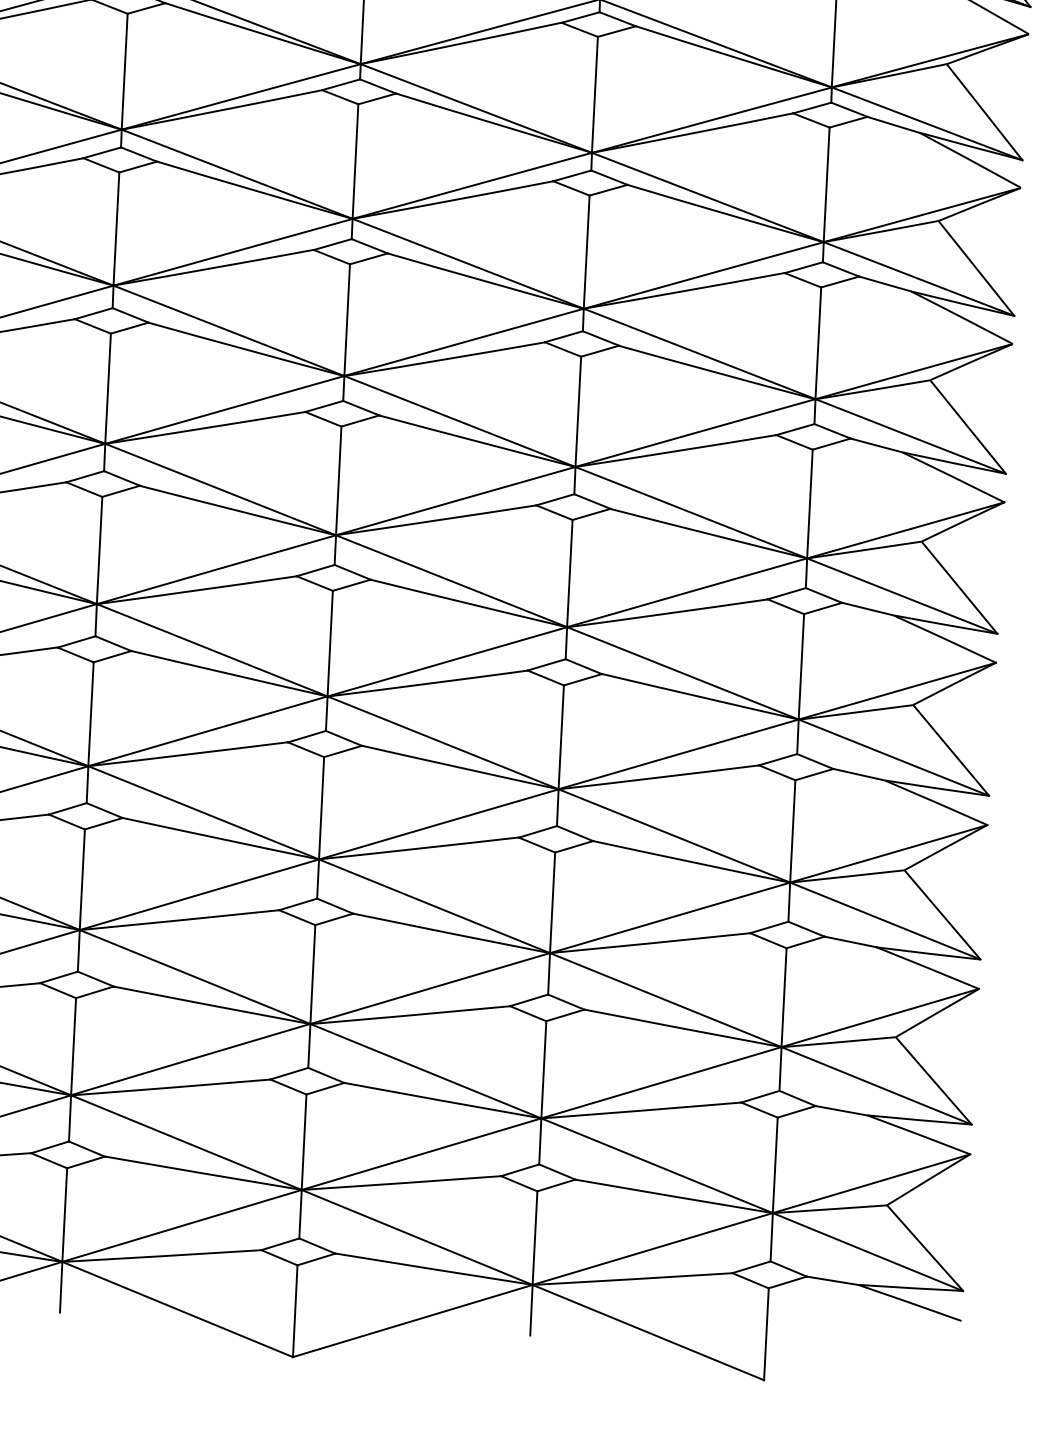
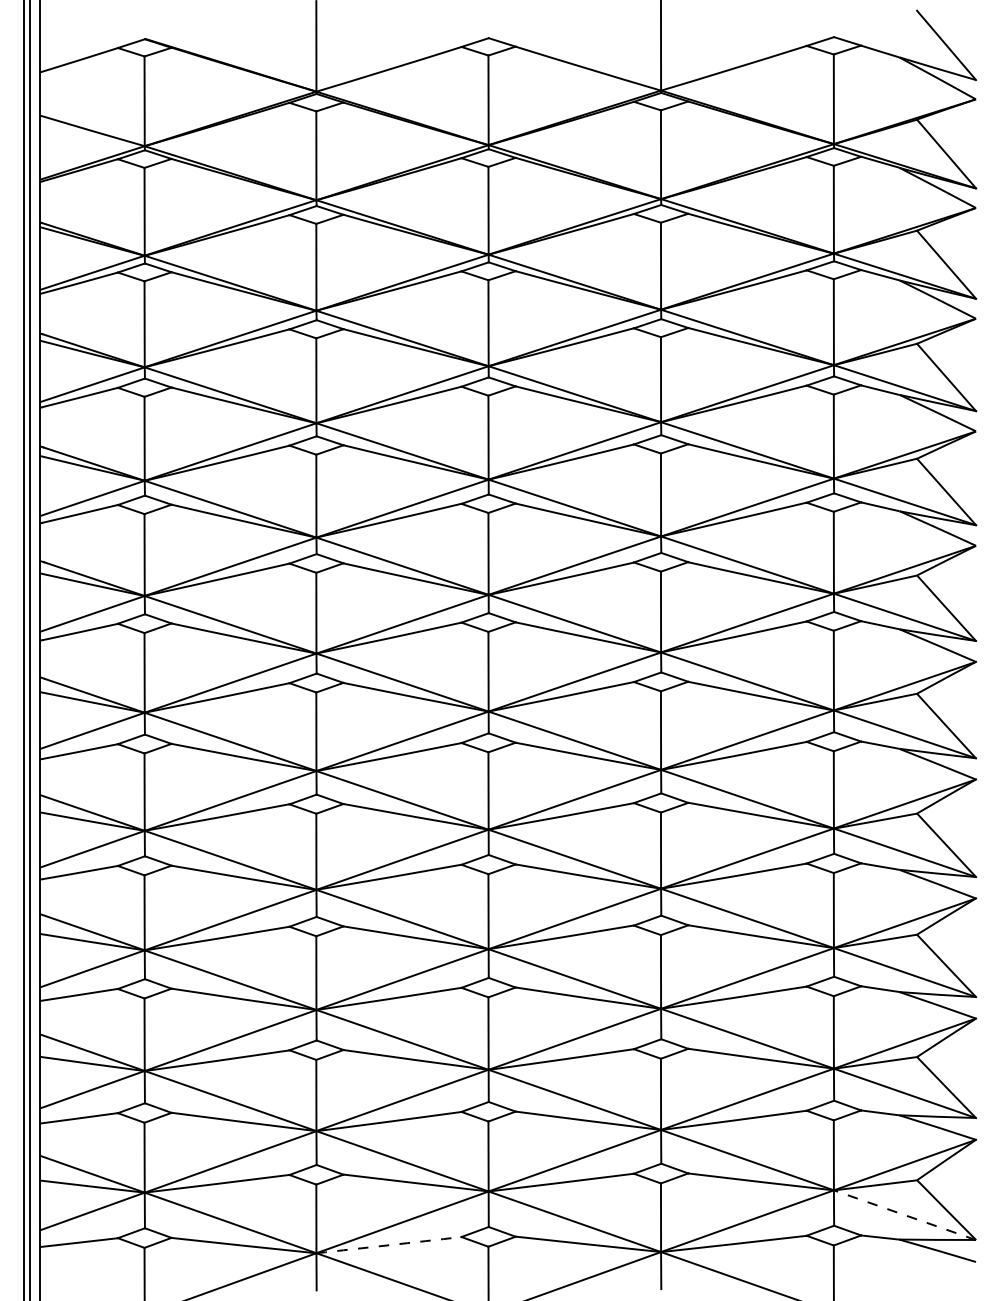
line: (867, 1252) -> (904, 1215), solid -> dashed
arc: (162, 1256) -> (389, 1245), solid -> dashed

